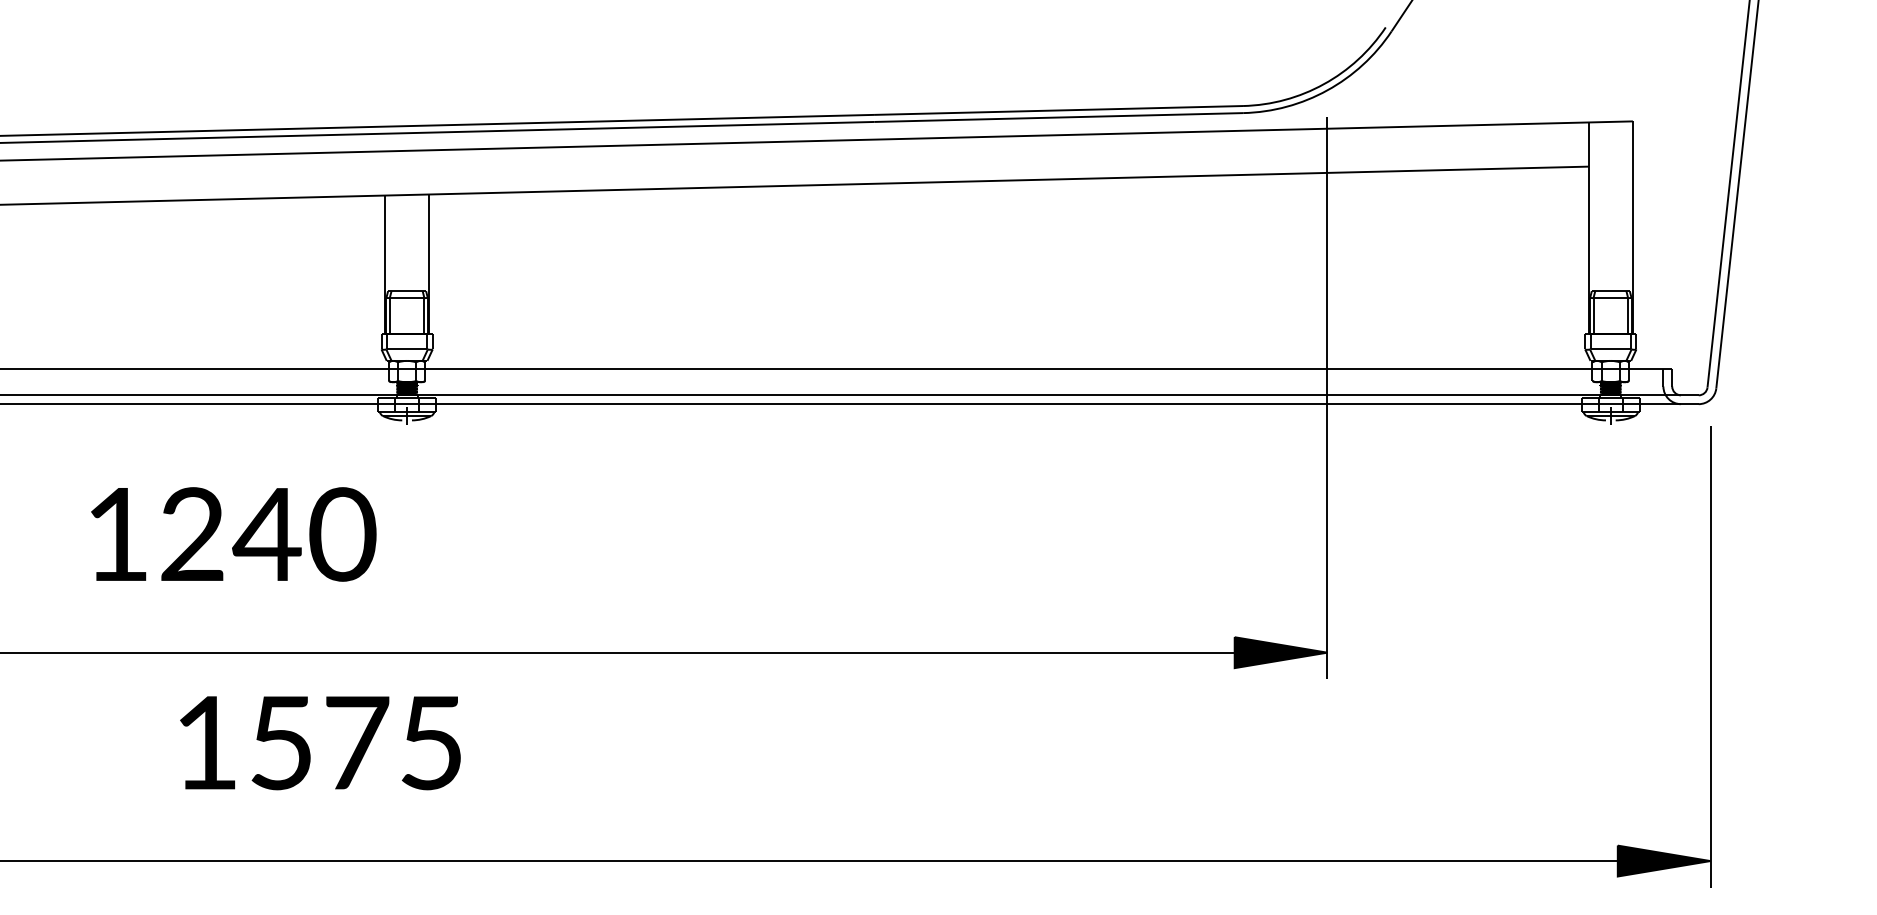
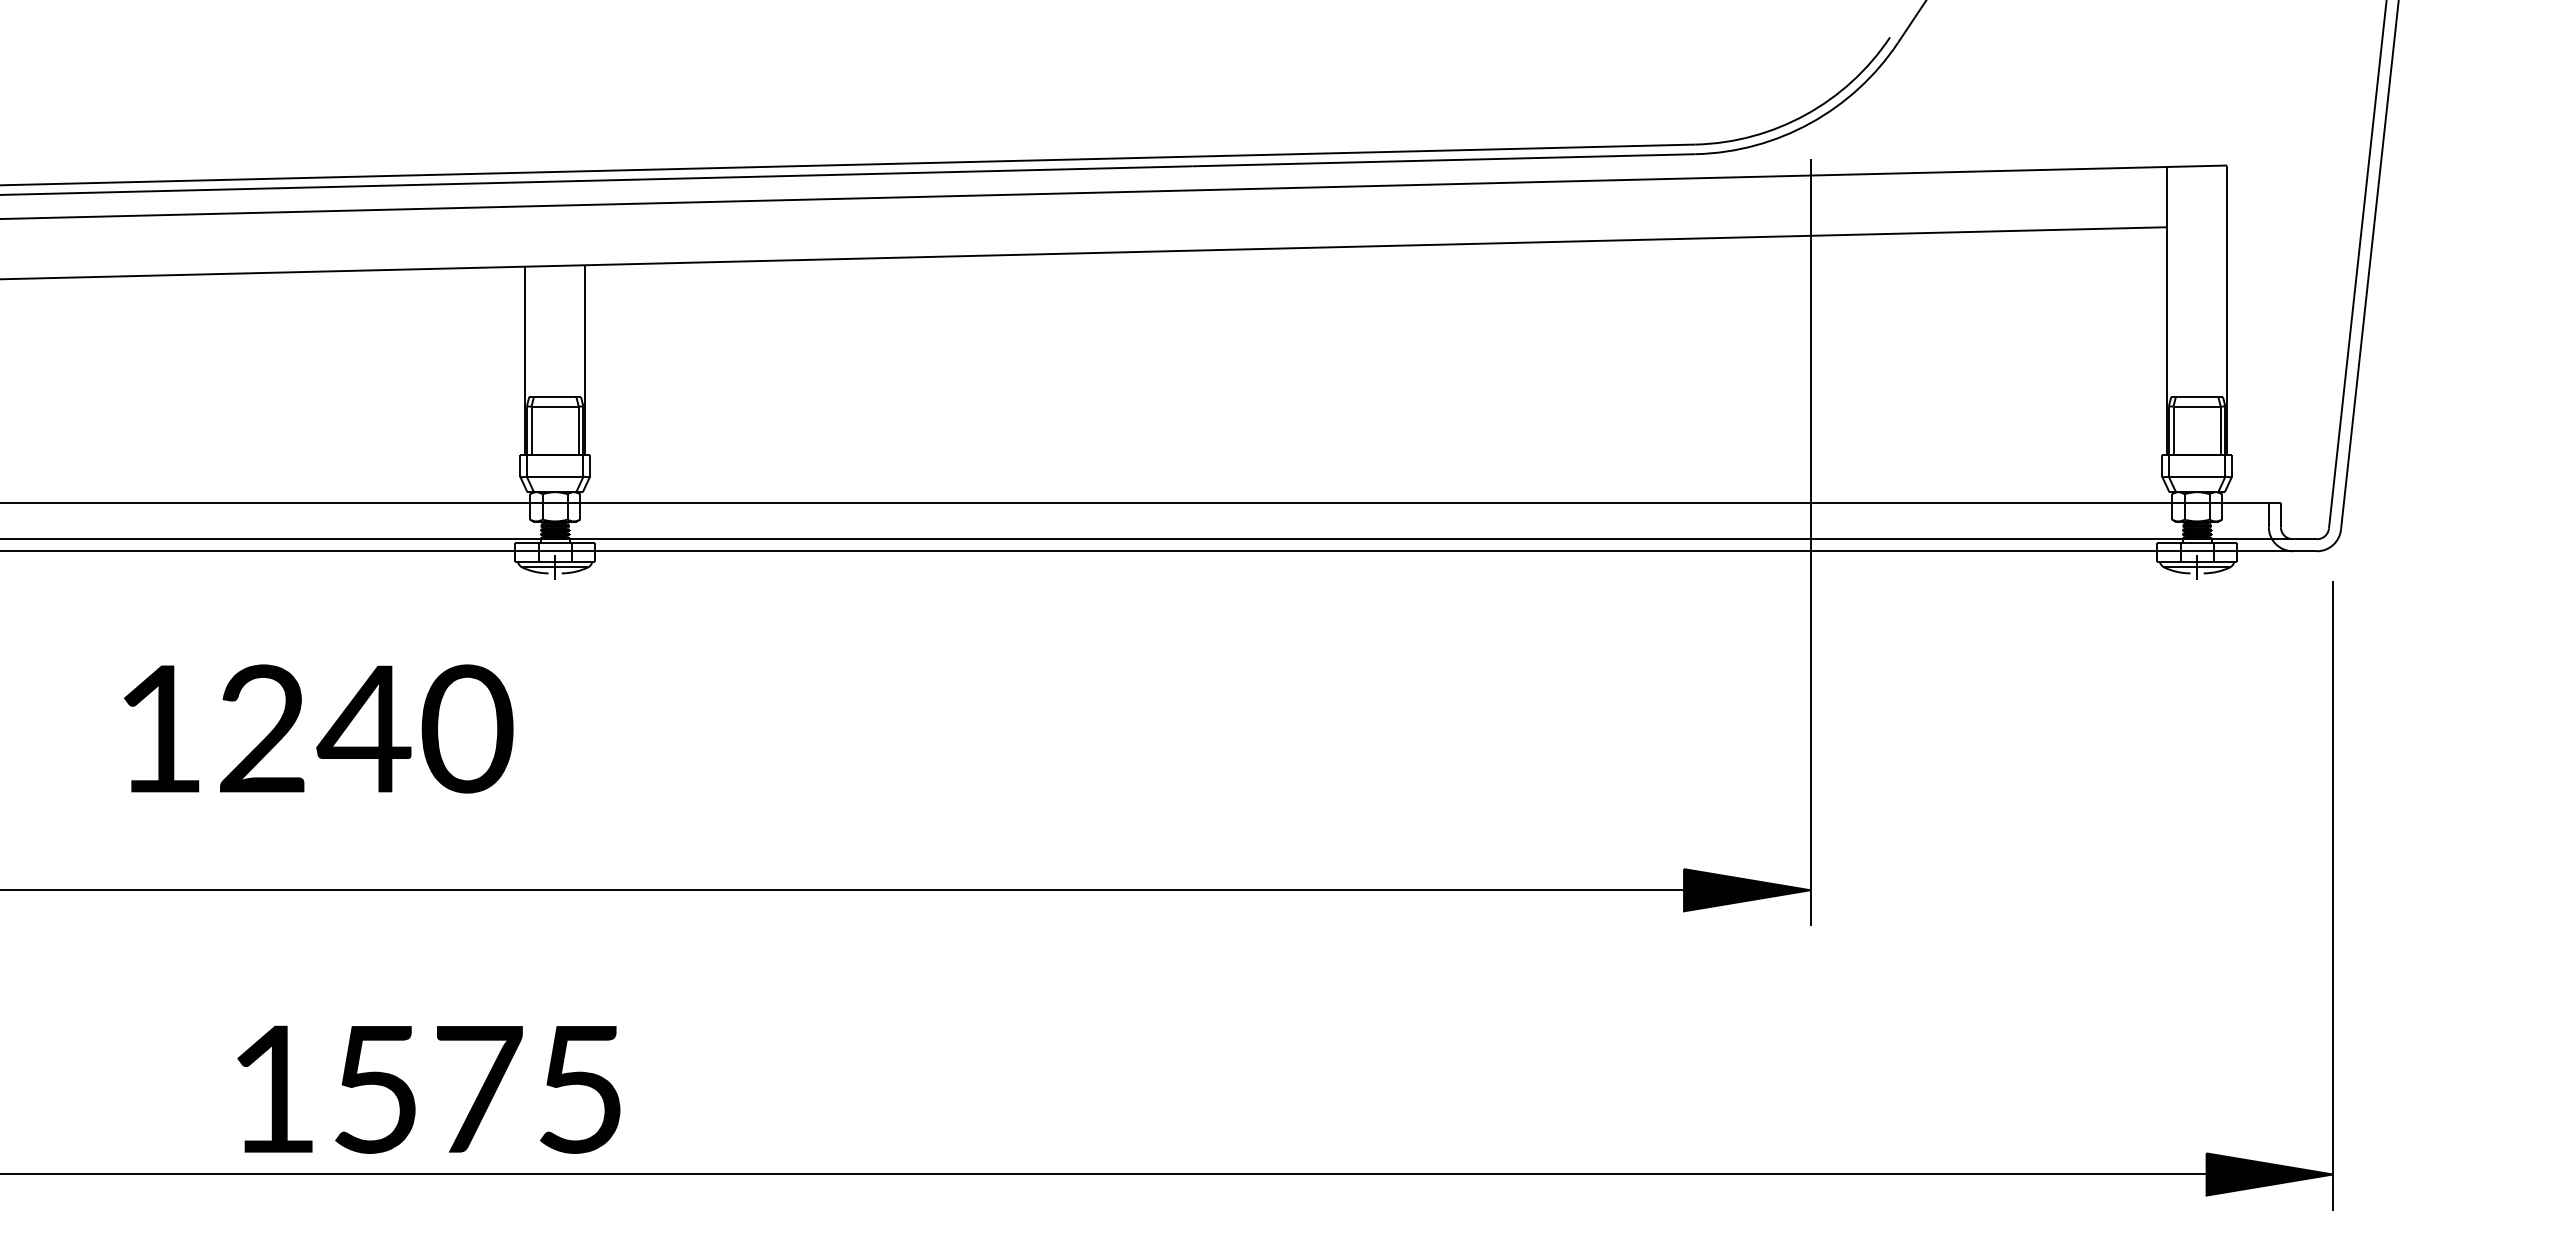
text: (320, 743) -> (428, 1089), moved

